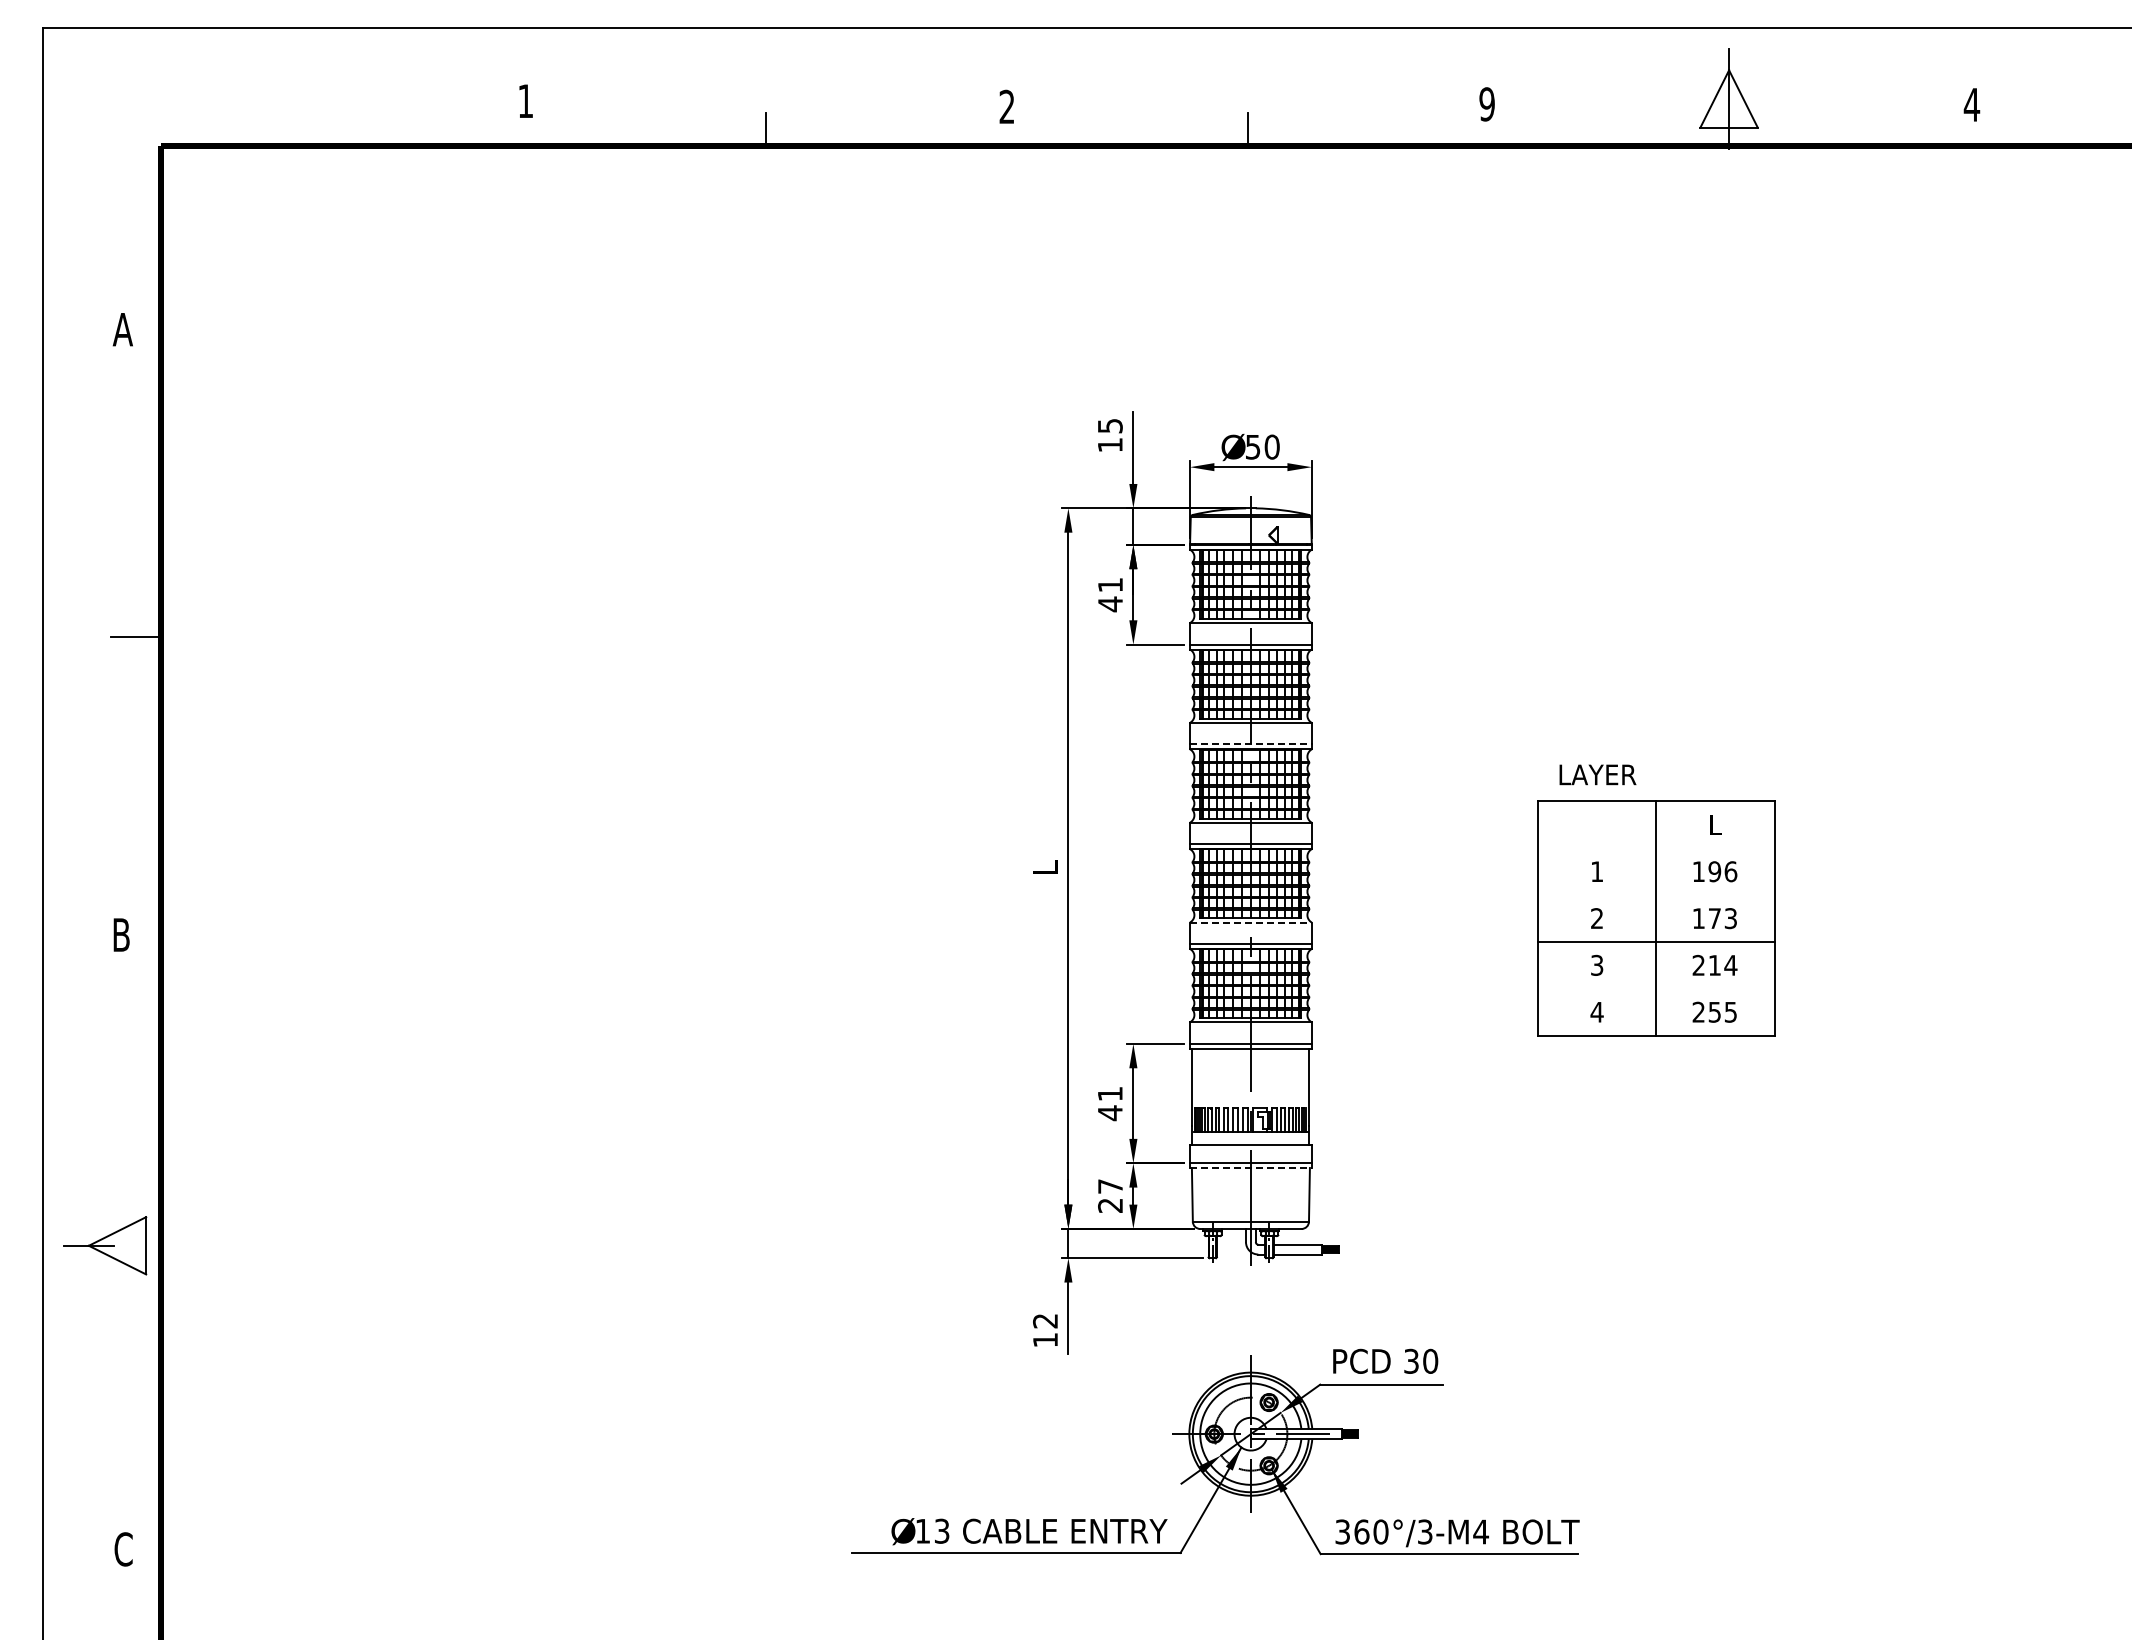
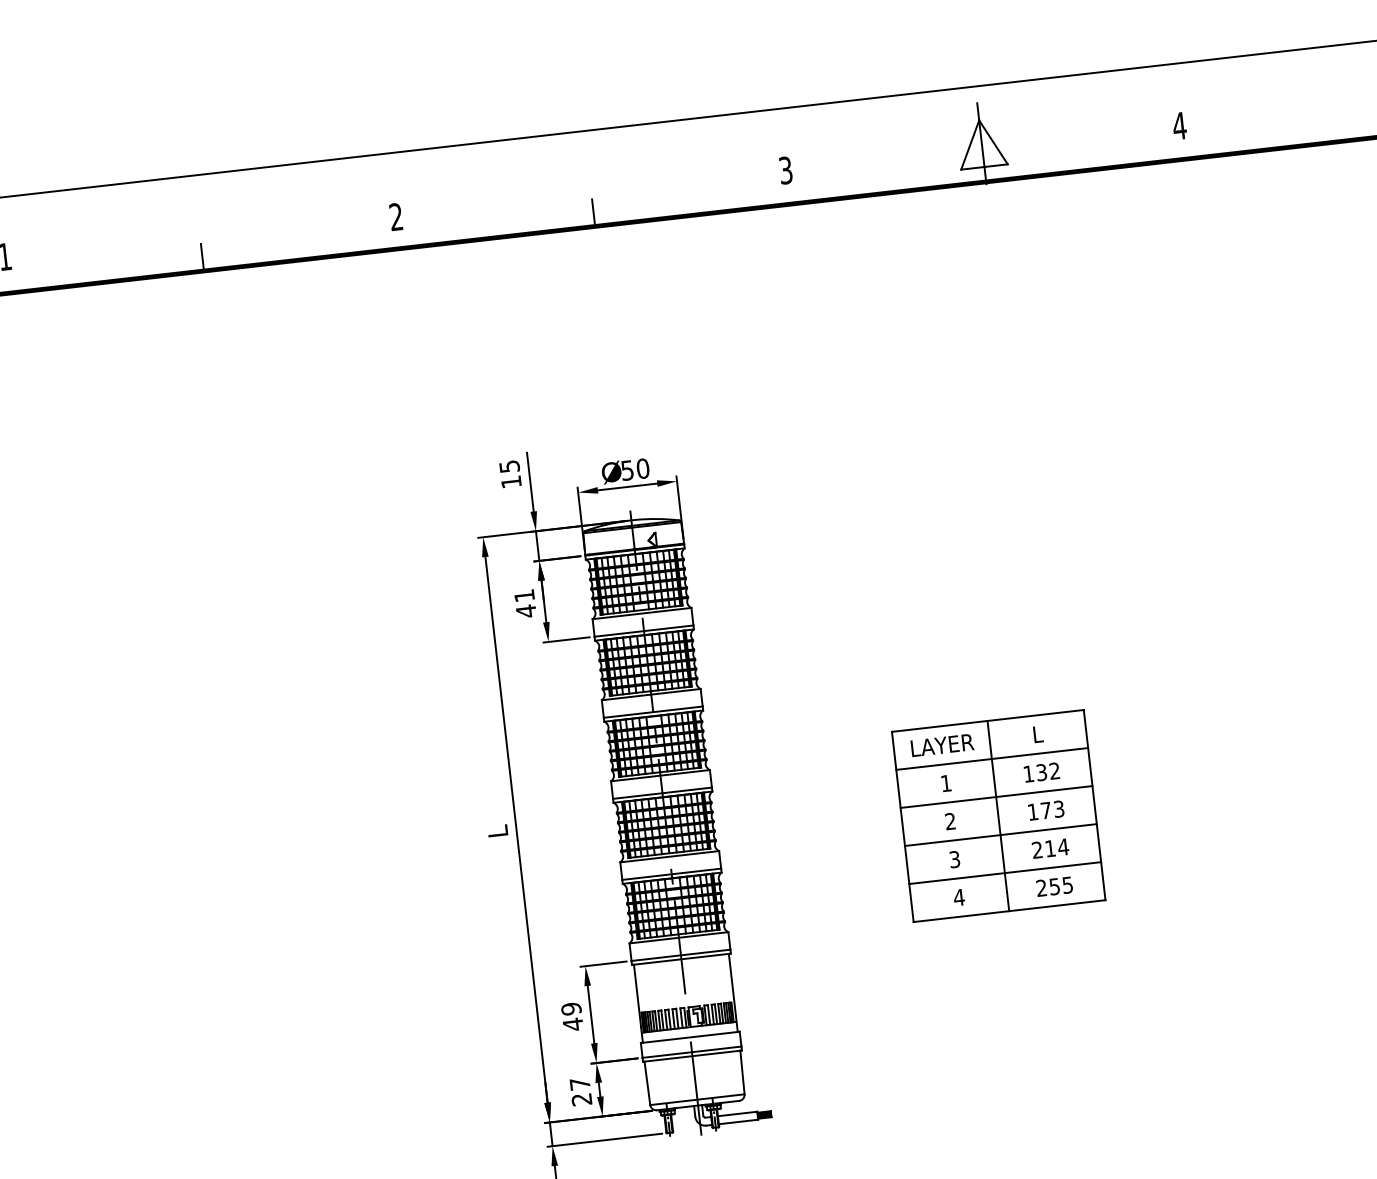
text: (1486, 104) -> (785, 170), 9 -> 3
line: (1250, 744) -> (652, 712), dashed -> solid
text: (1597, 774) -> (942, 745), moved
line: (1656, 848) -> (992, 759), added
text: (1722, 871) -> (1047, 771), 196 -> 132
line: (1656, 895) -> (996, 797), added
line: (1250, 922) -> (669, 856), dashed -> solid
line: (1656, 988) -> (1005, 872), added
text: (1109, 1093) -> (570, 1008), 41 -> 49
line: (1250, 1168) -> (692, 1056), dashed -> solid

